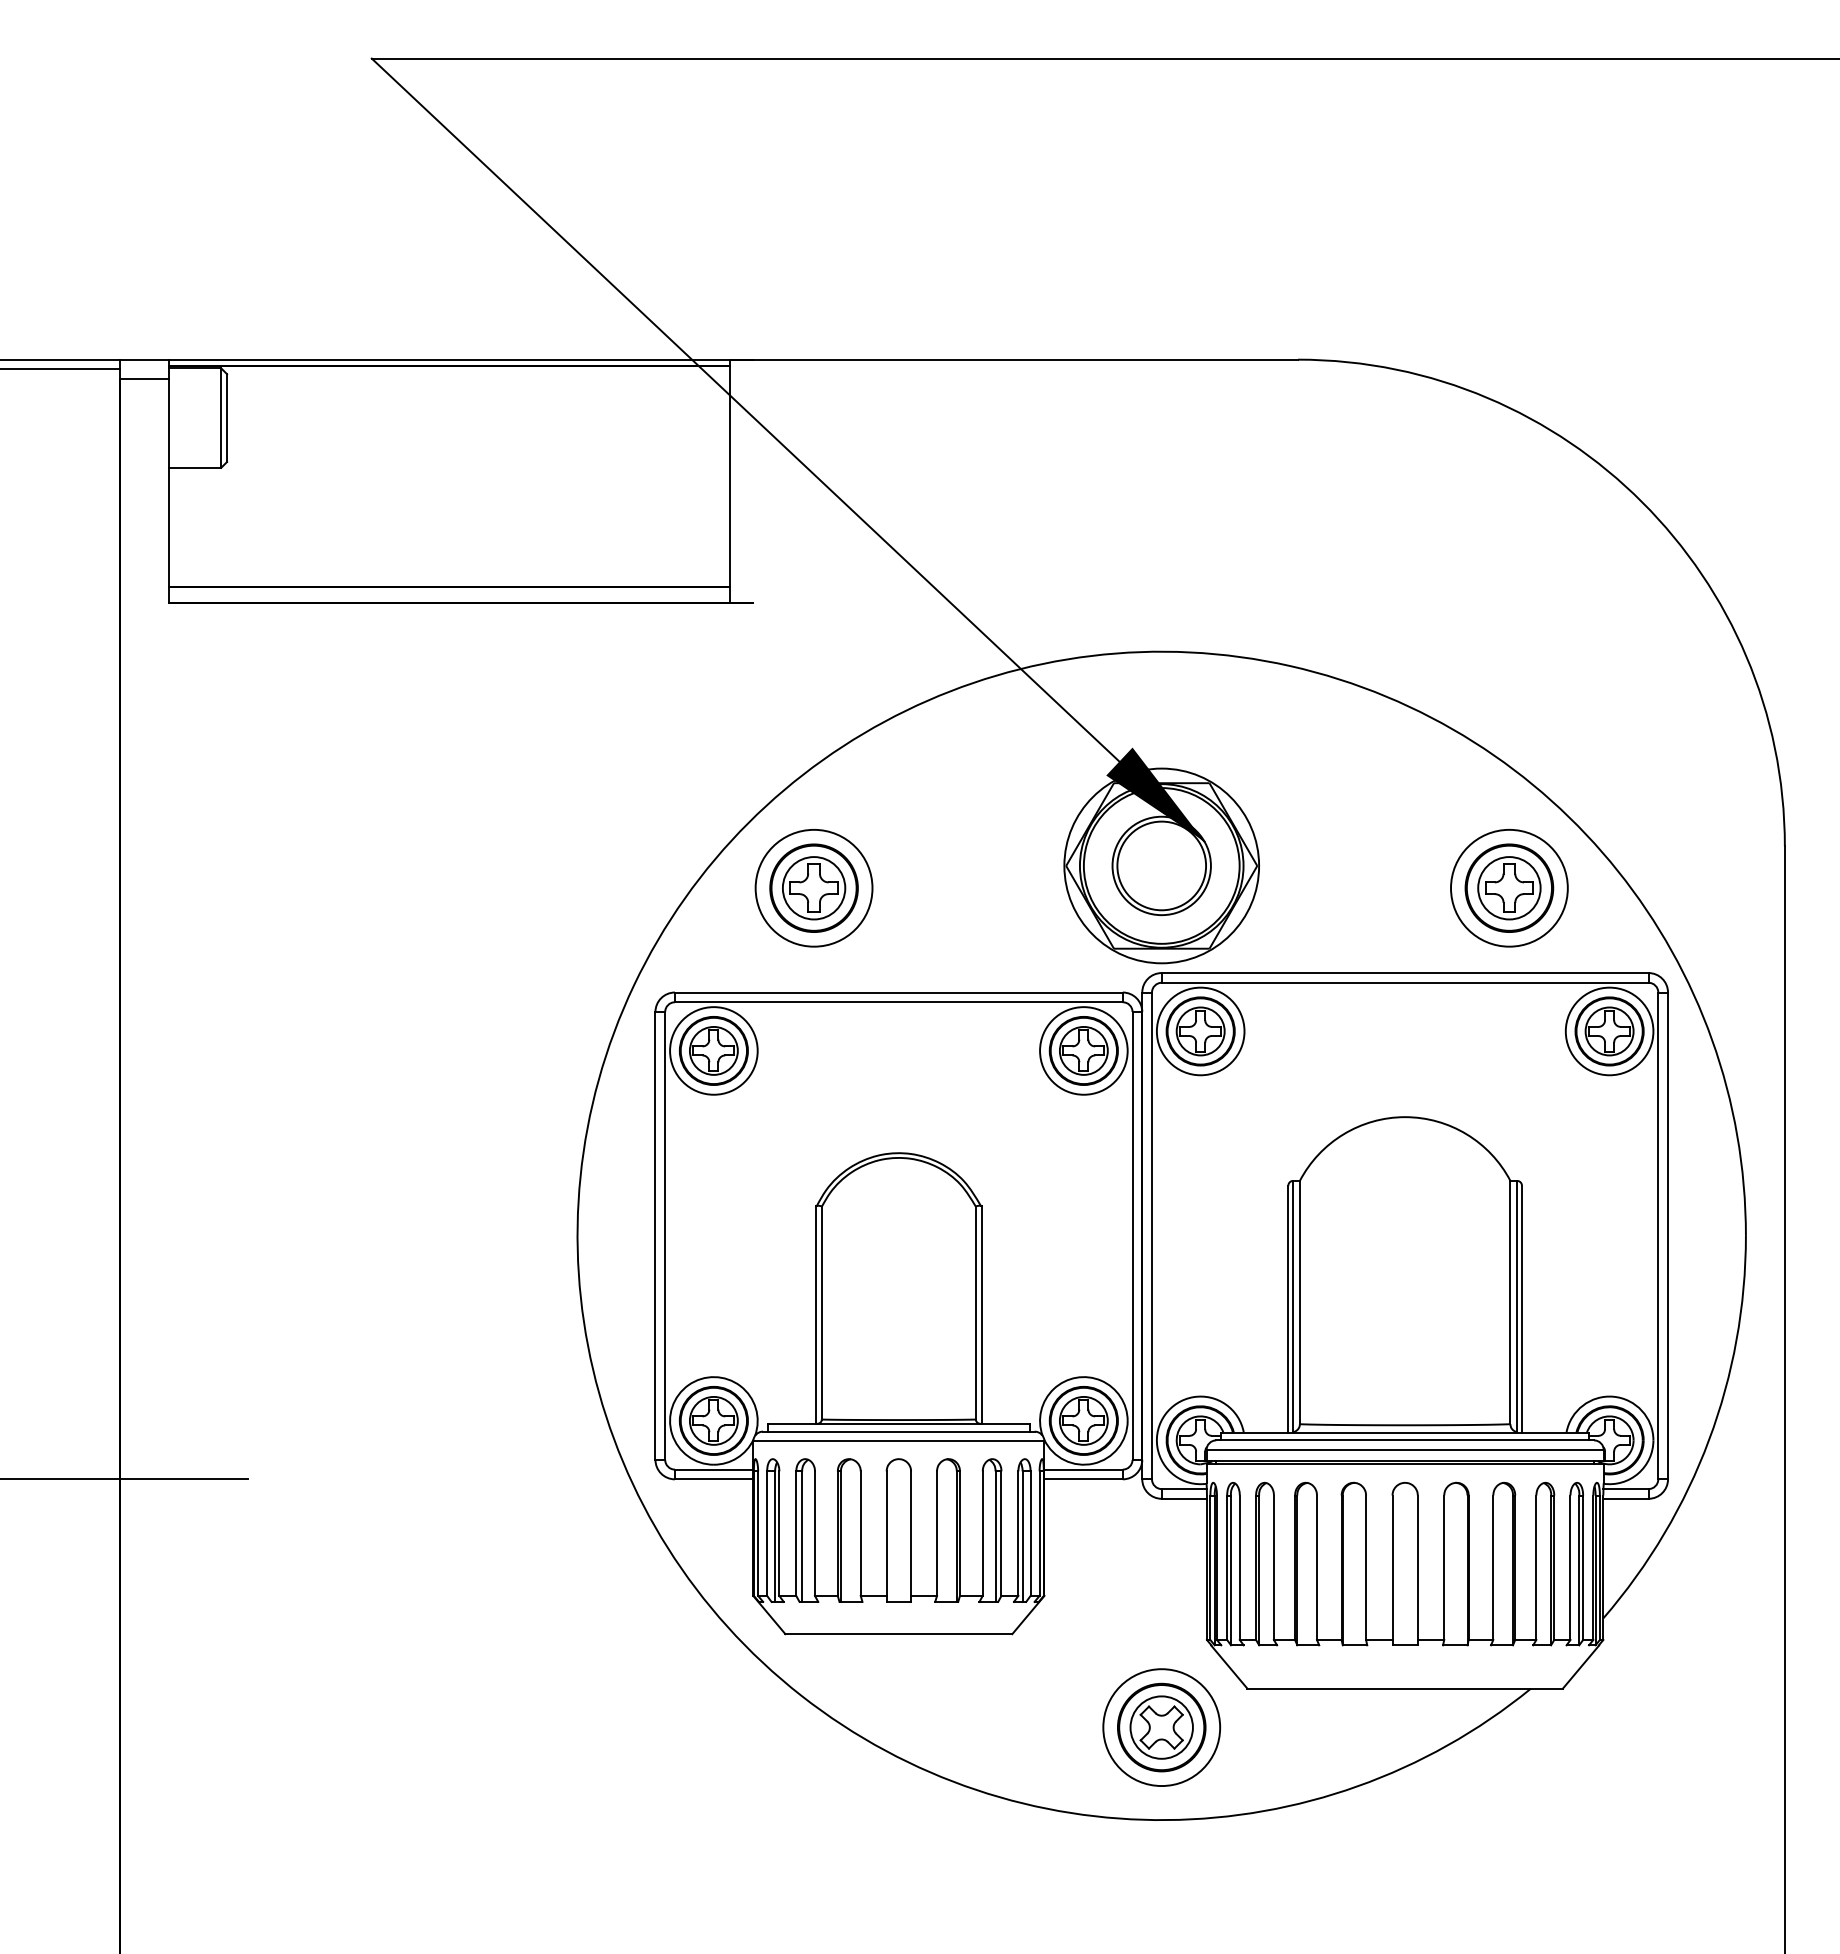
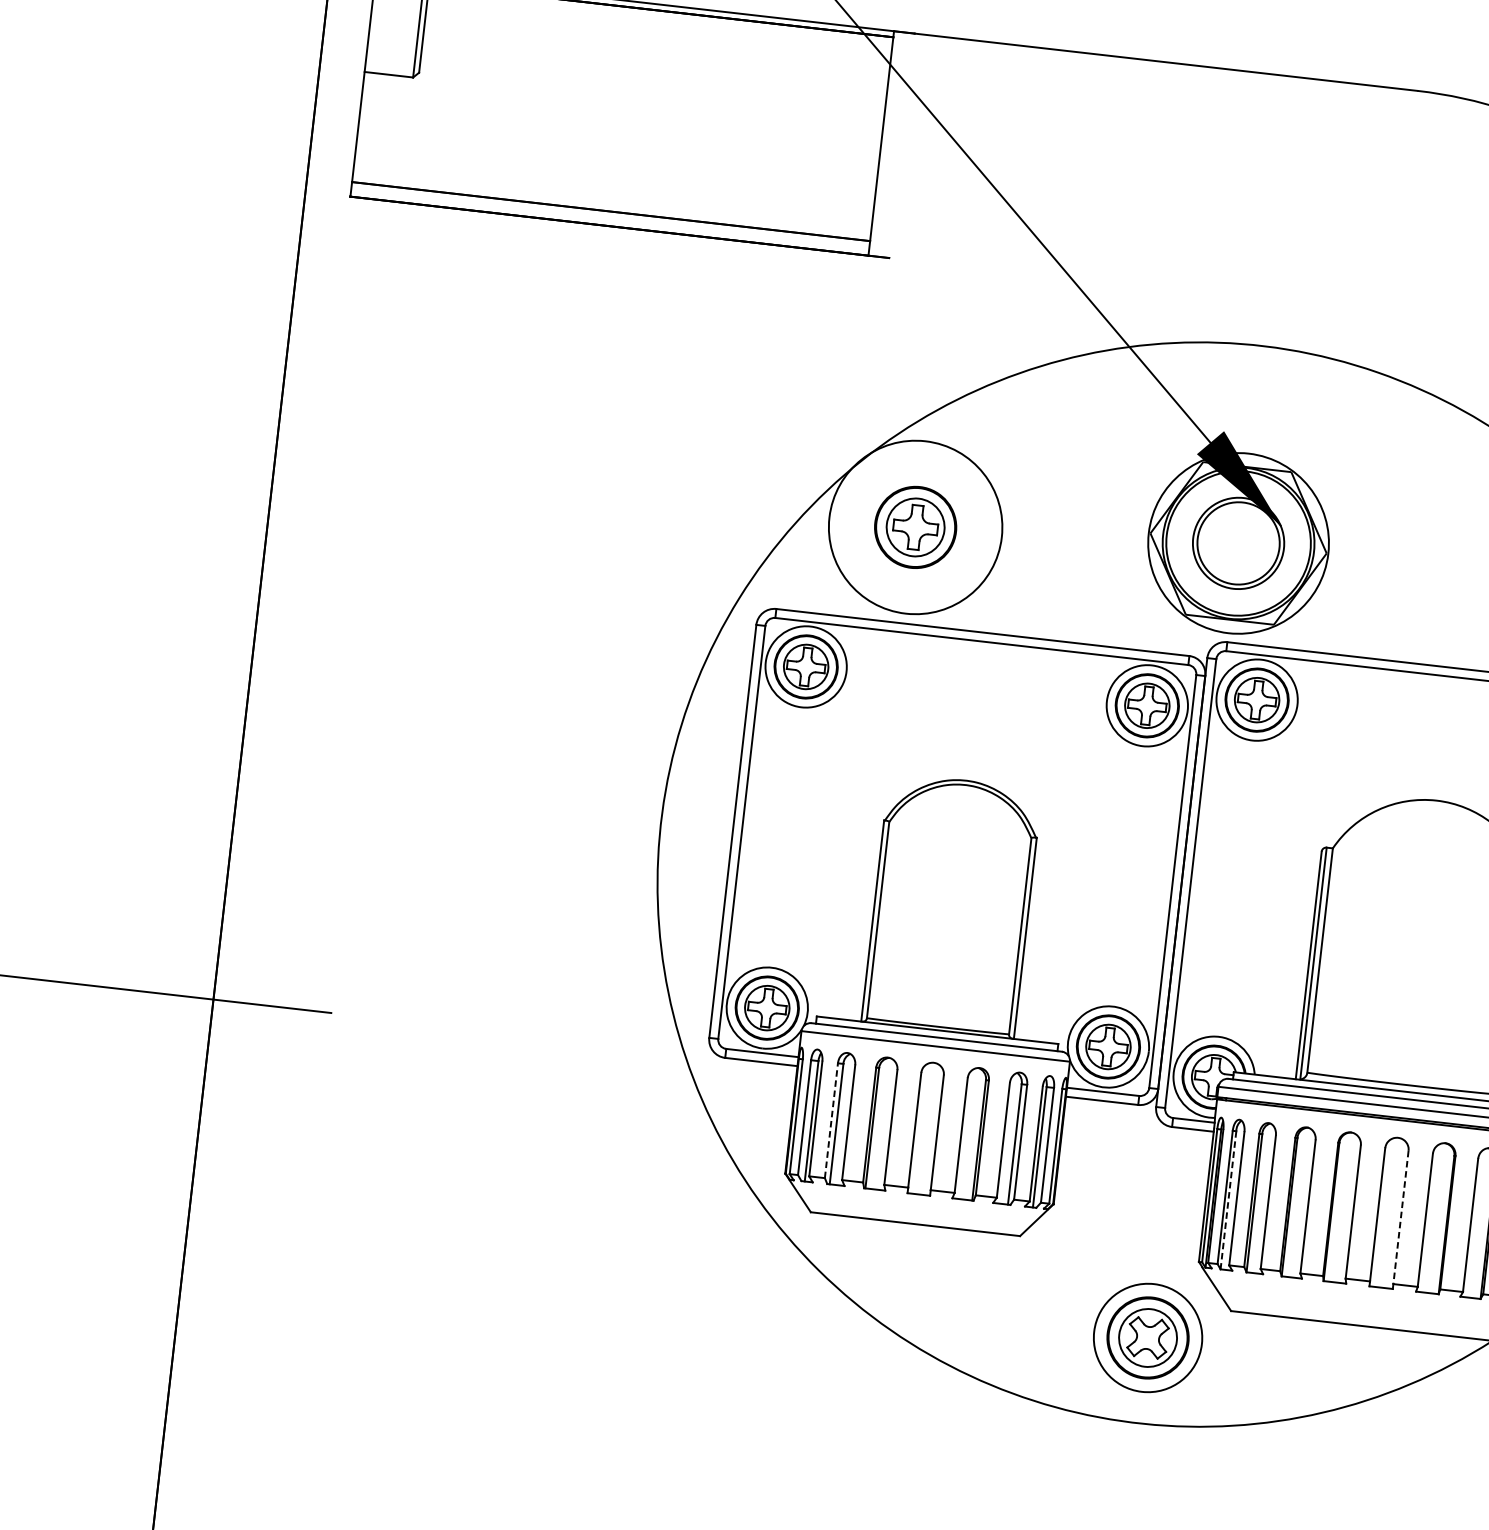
circle: (813, 887) -> (915, 526), size x1.6
line: (796, 1533) -> (831, 1120), solid -> dashed
line: (1417, 1568) -> (1400, 1218), solid -> dashed
line: (1231, 1570) -> (1228, 1200), solid -> dashed

